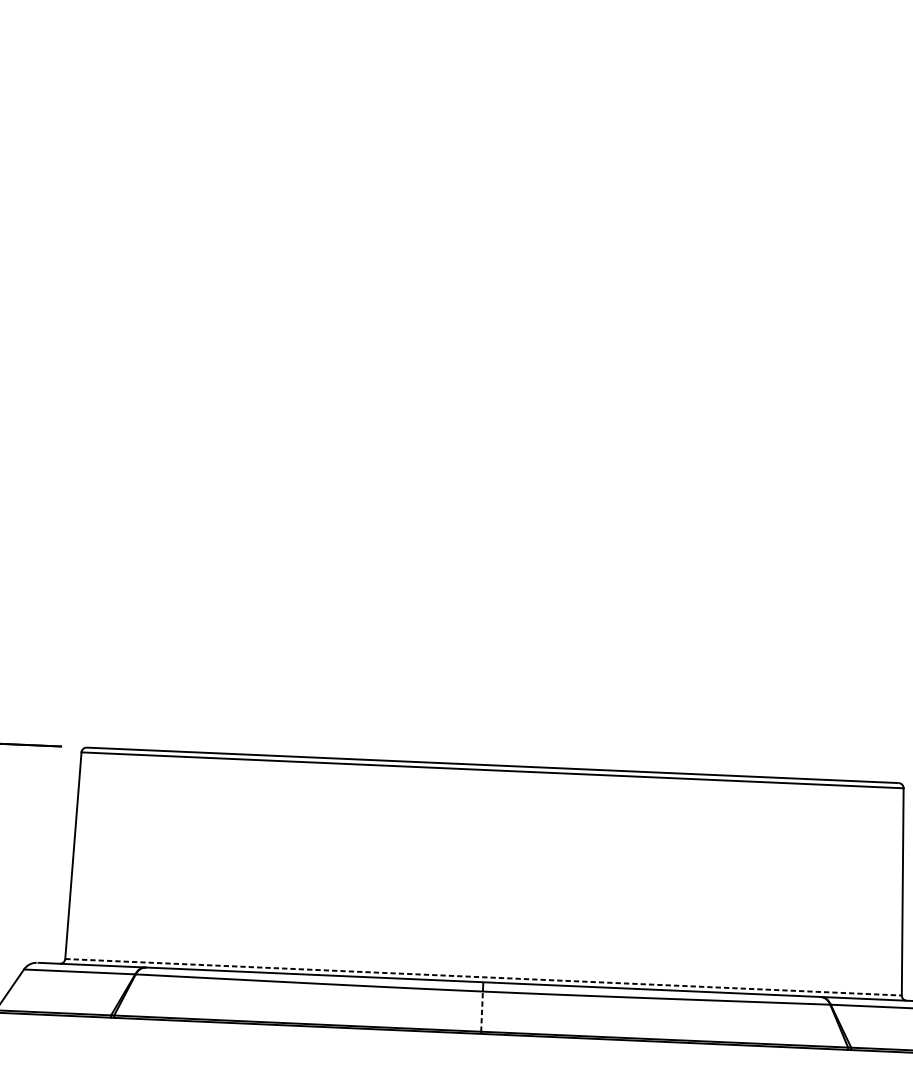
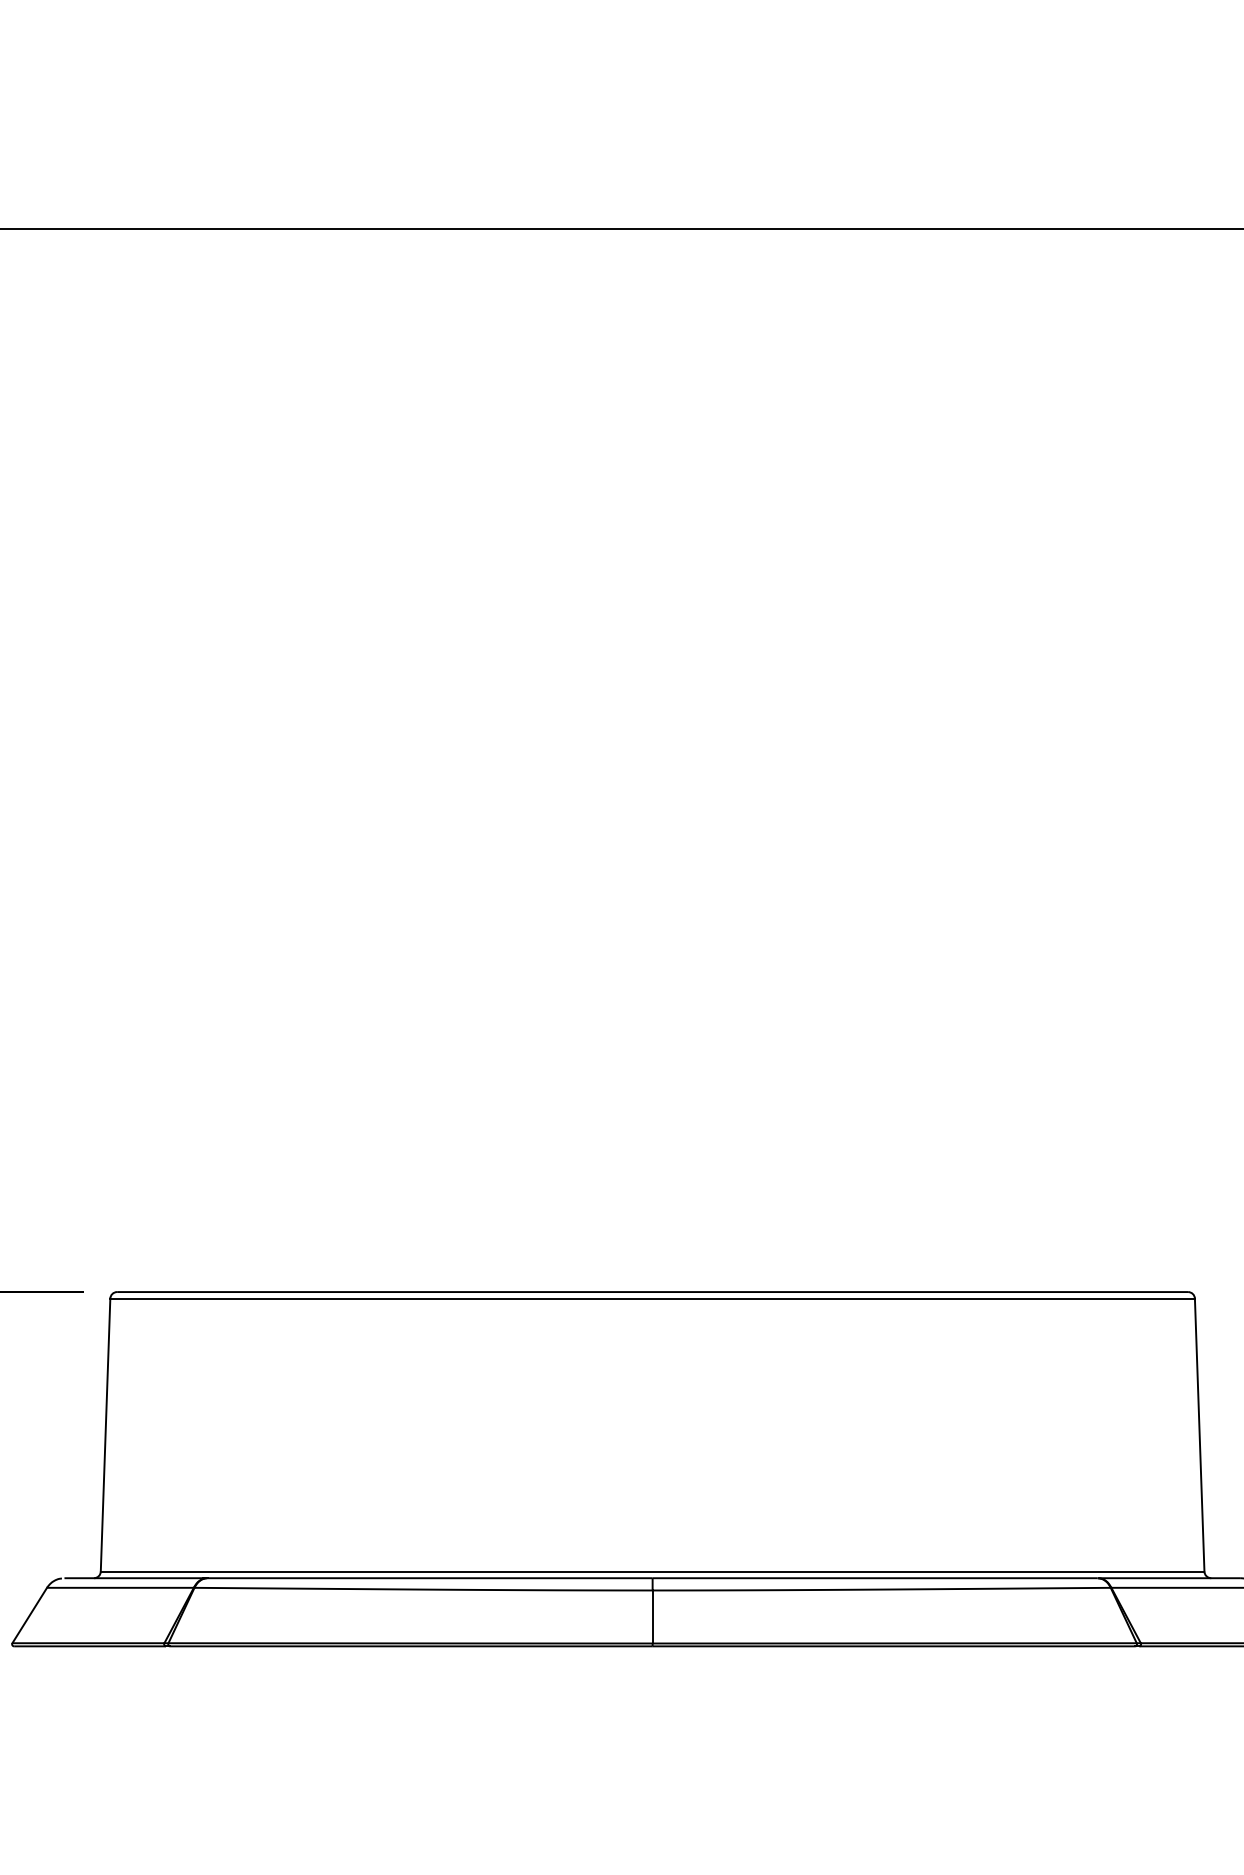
line: (483, 977) -> (652, 1571), dashed -> solid
line: (481, 1011) -> (652, 1616), dashed -> solid

